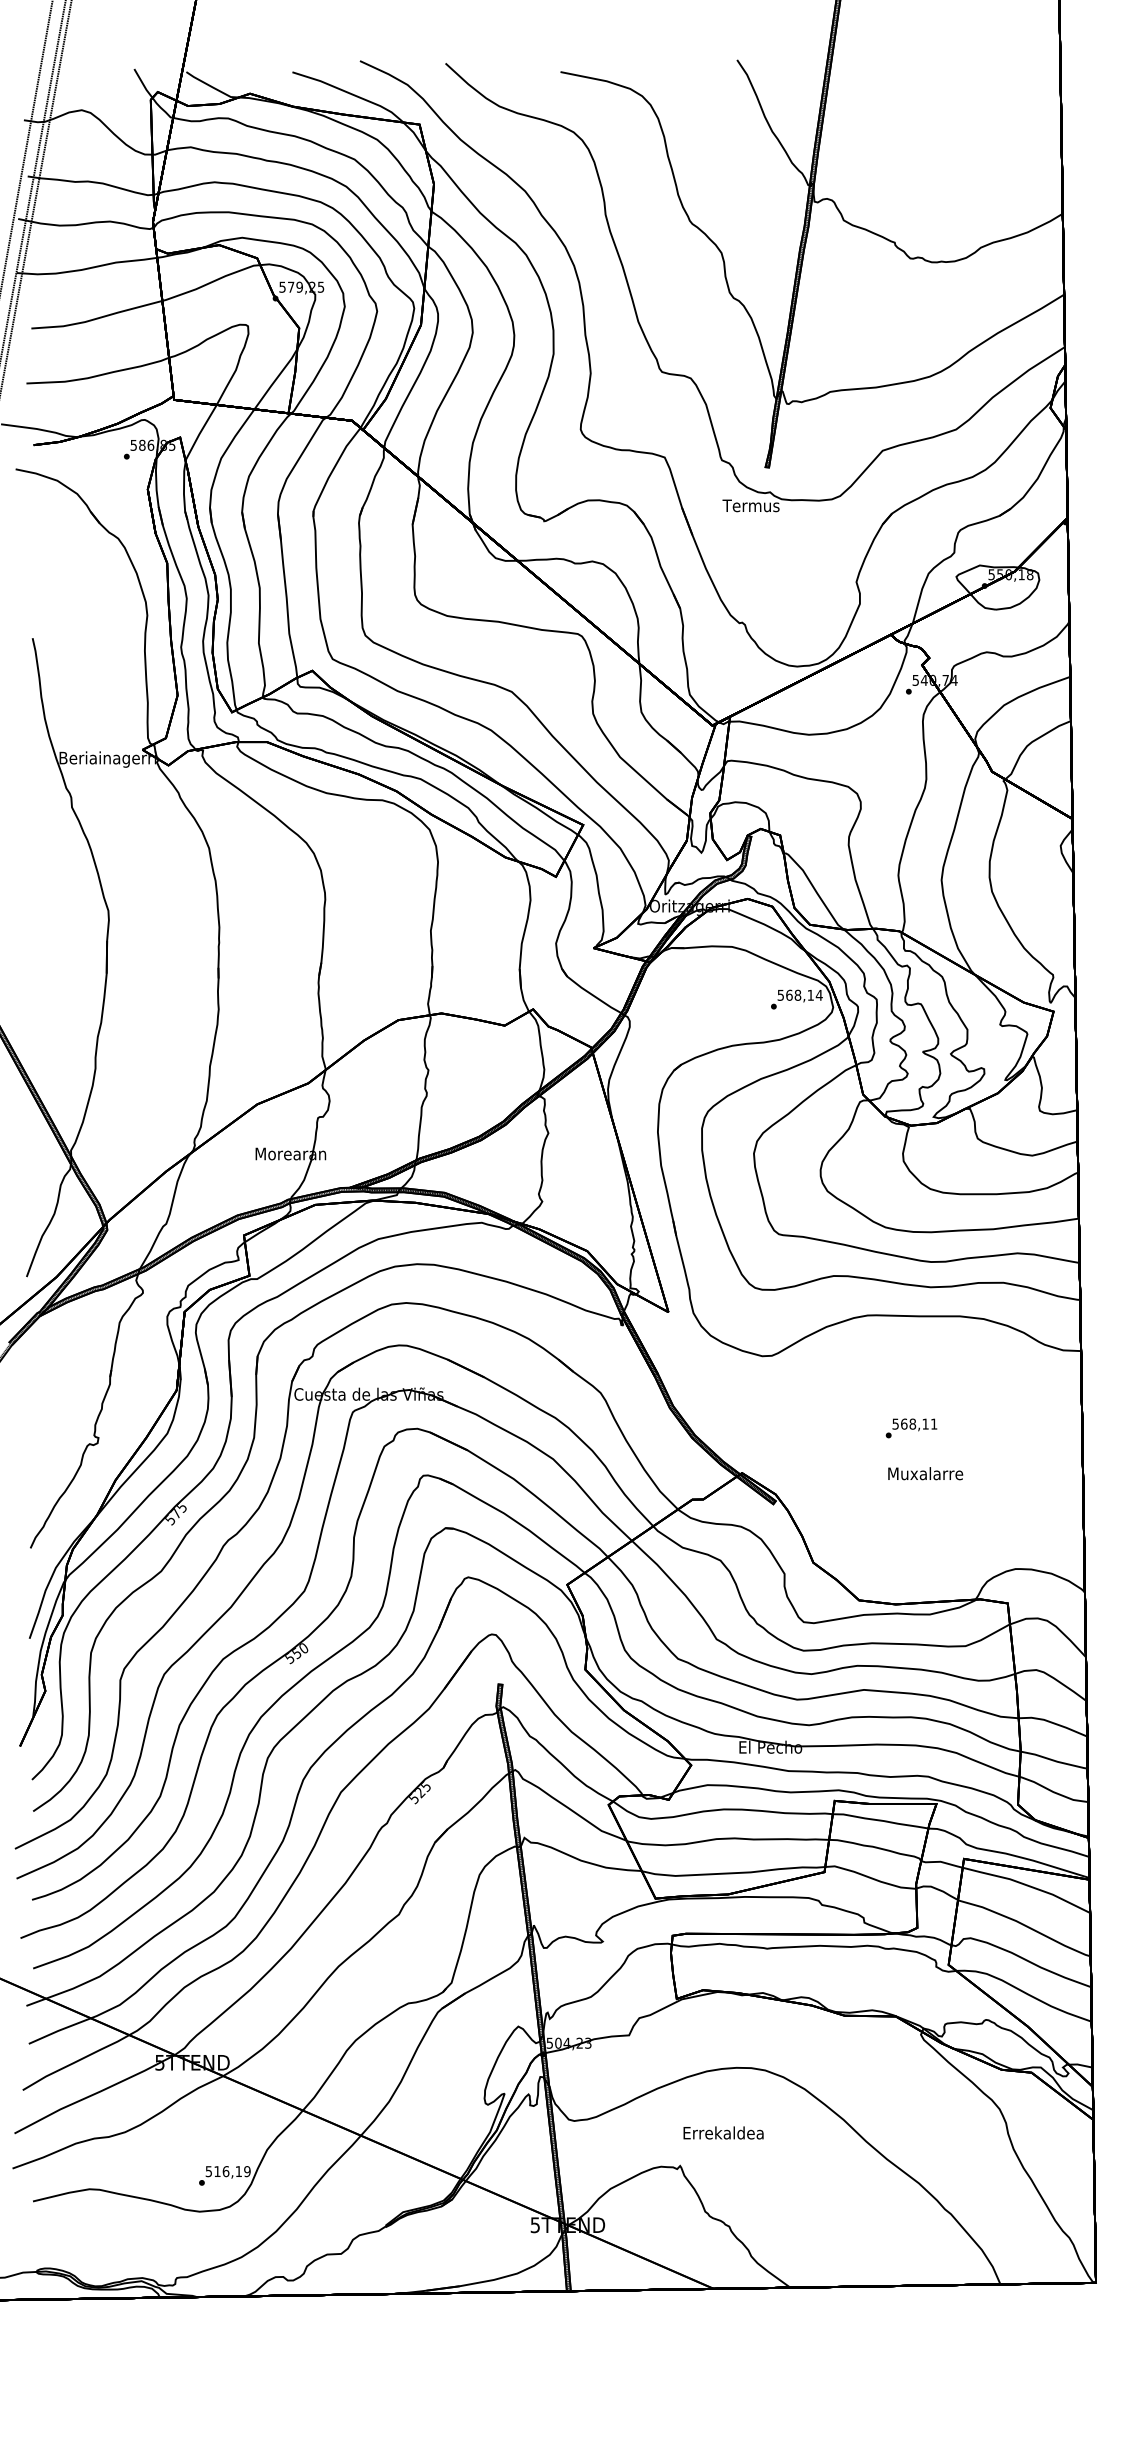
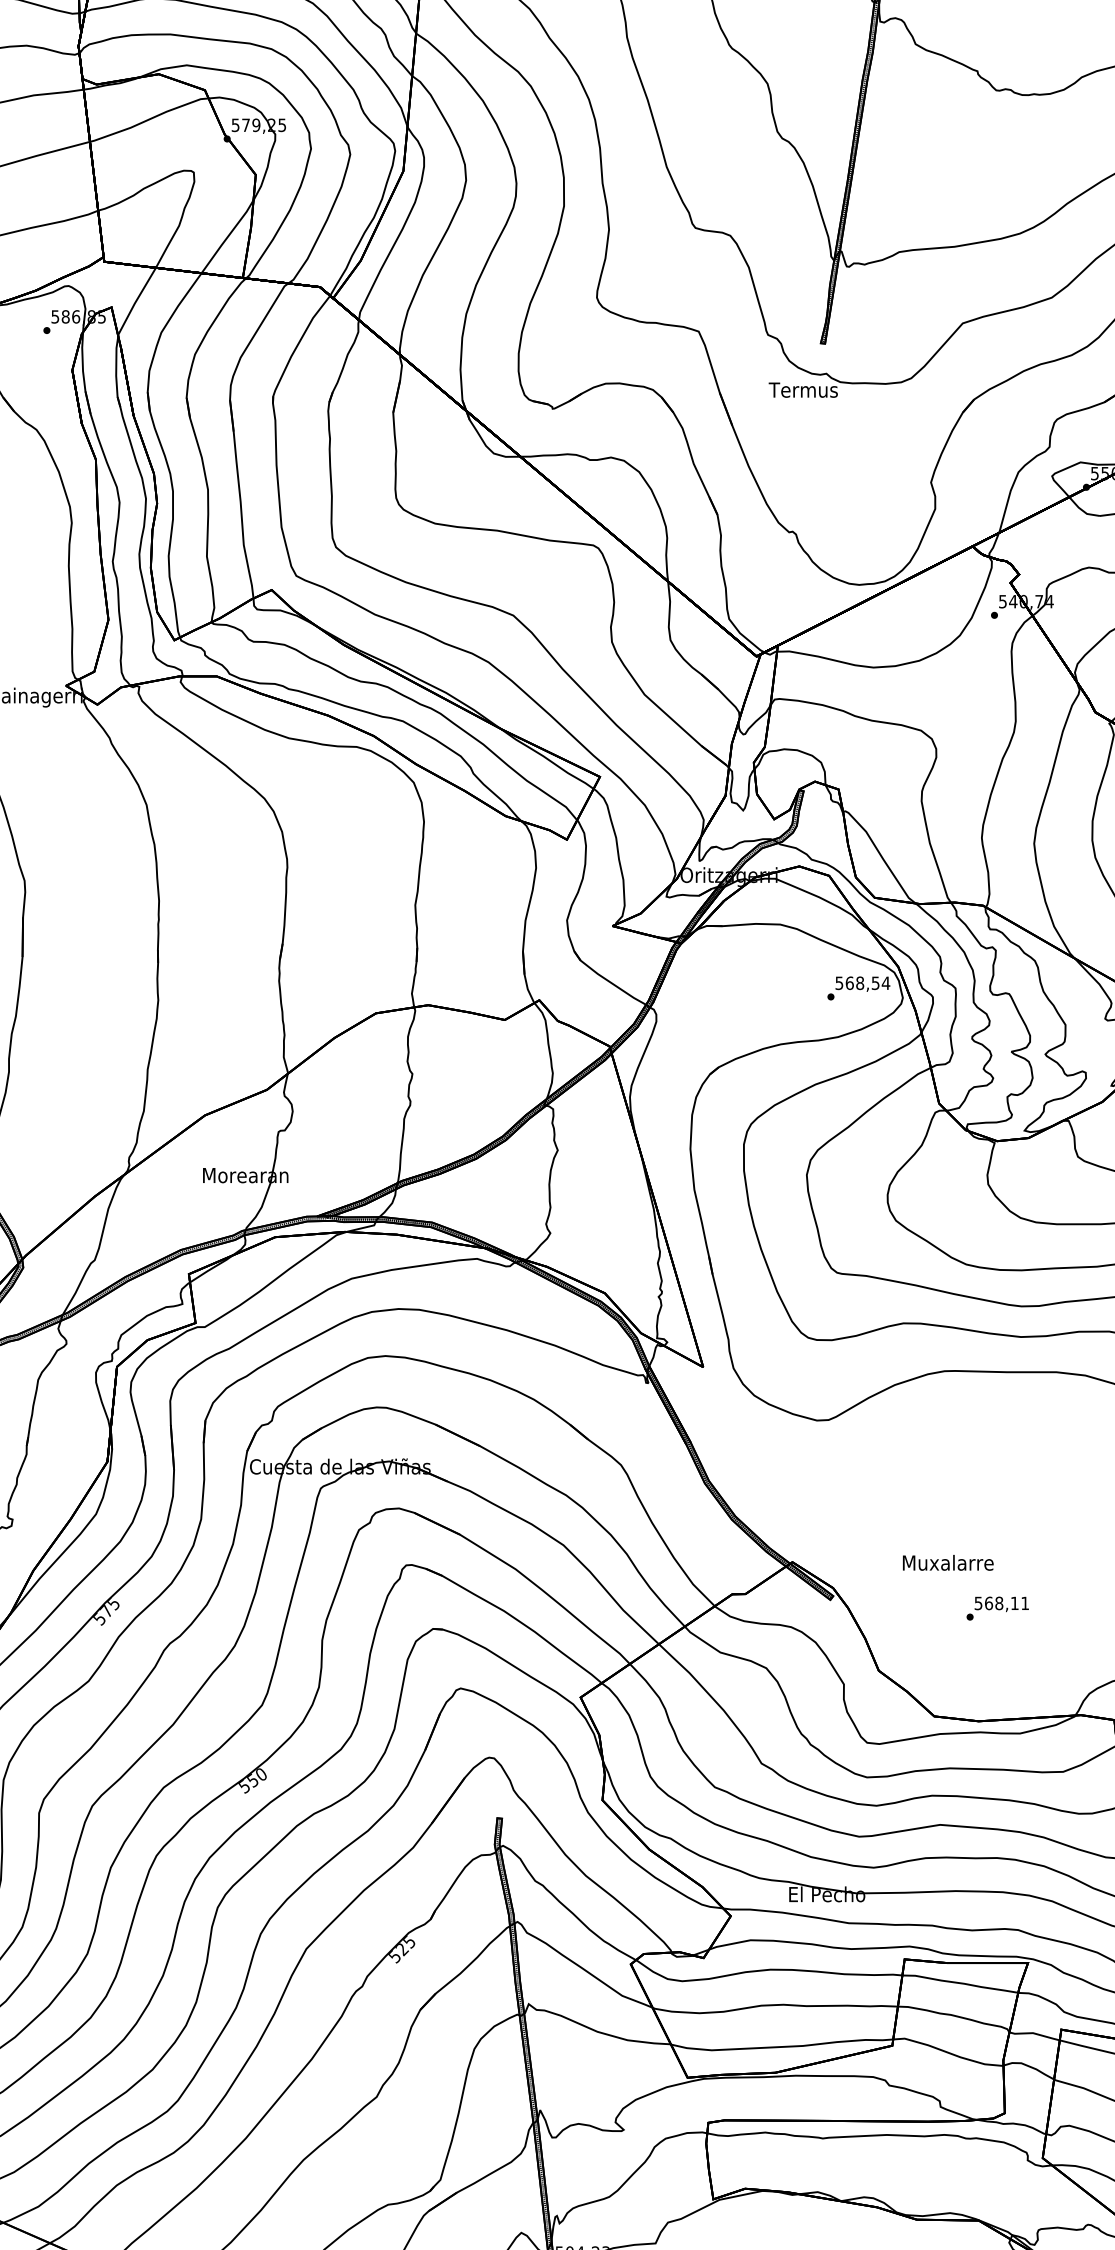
text: (810, 994) -> (875, 982), 568,14 -> 568,54
text: (911, 1428) -> (997, 1608), moved
text: (925, 1473) -> (948, 1562), moved

